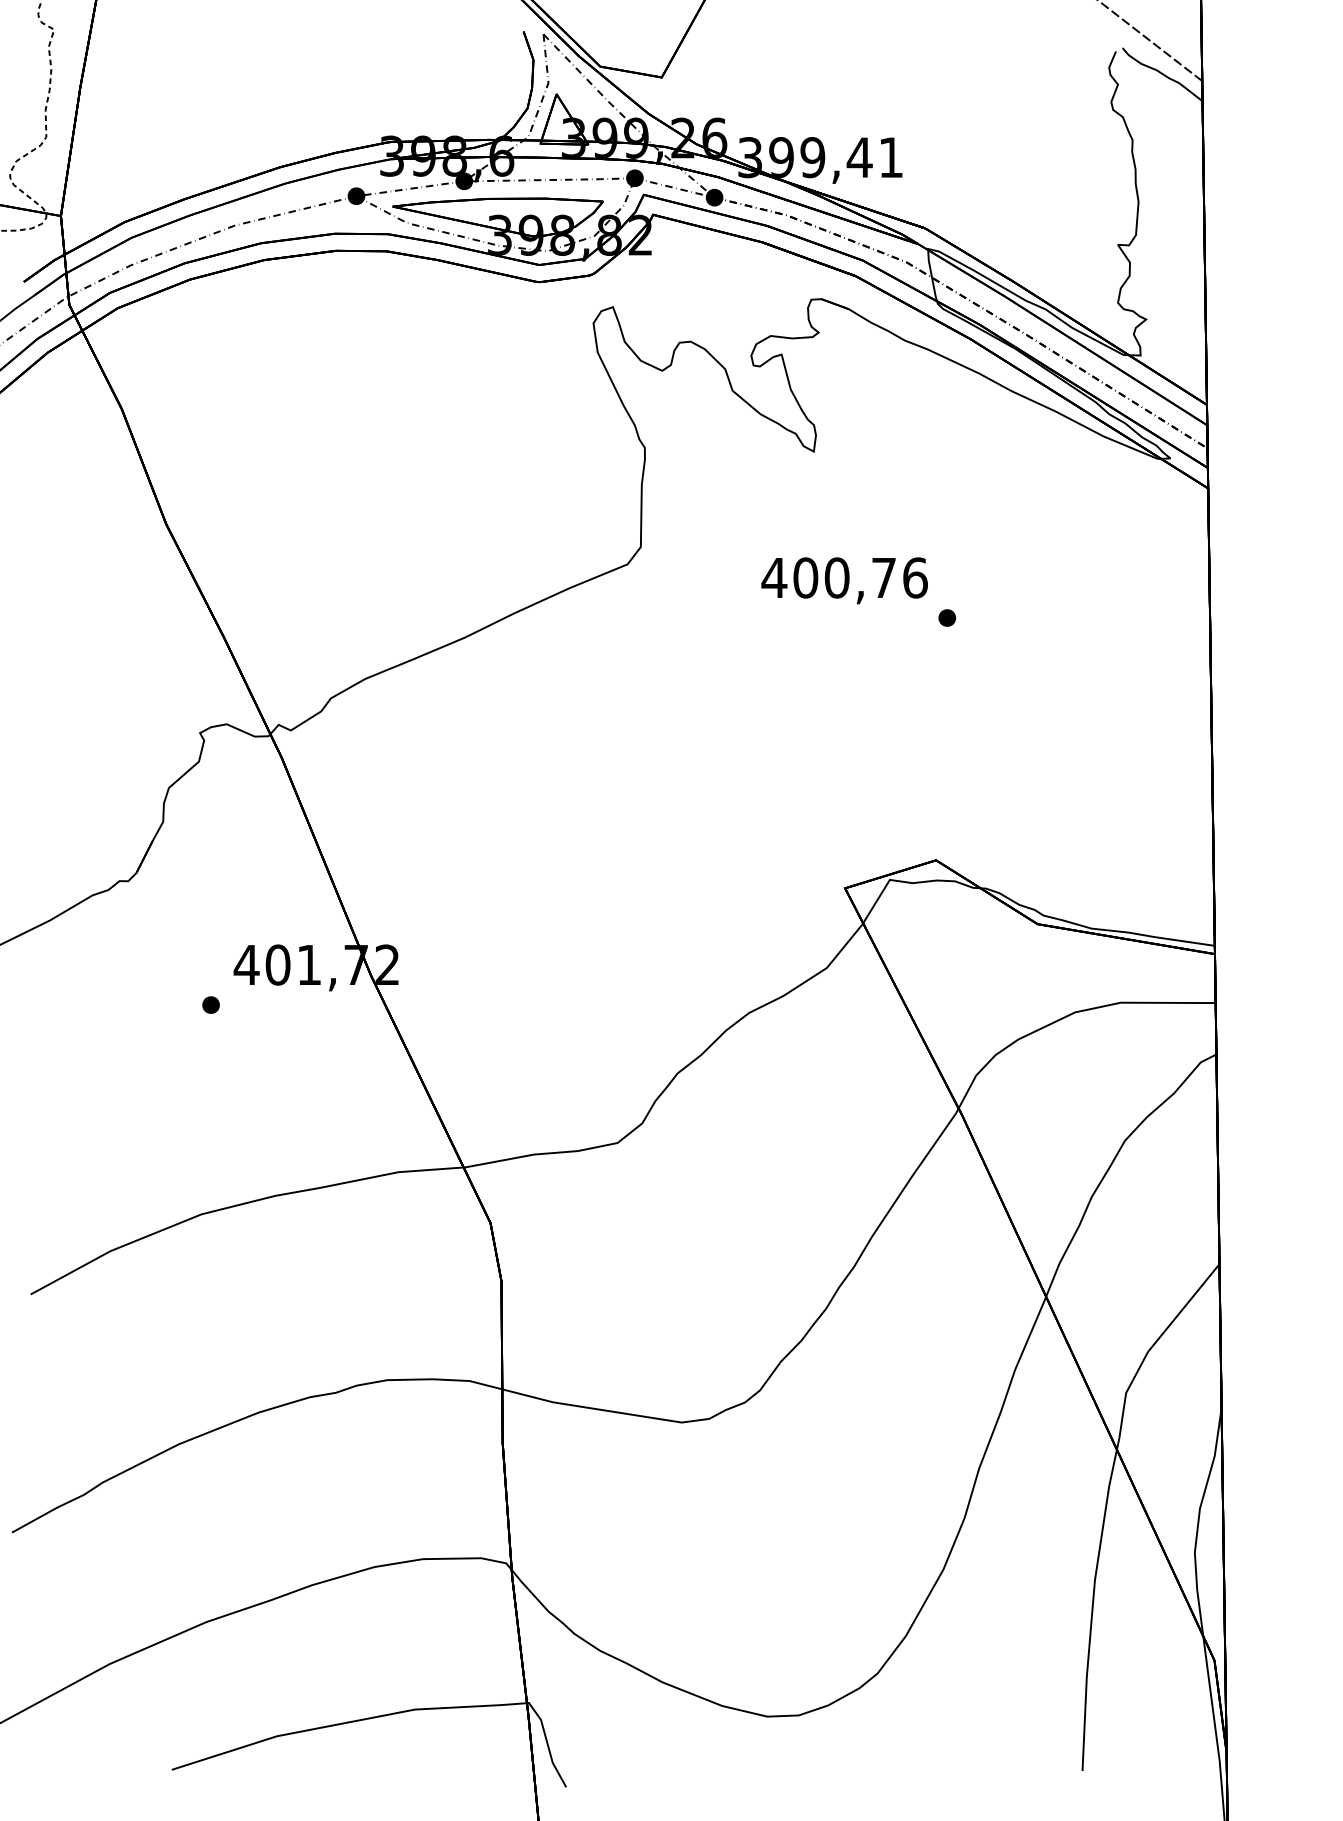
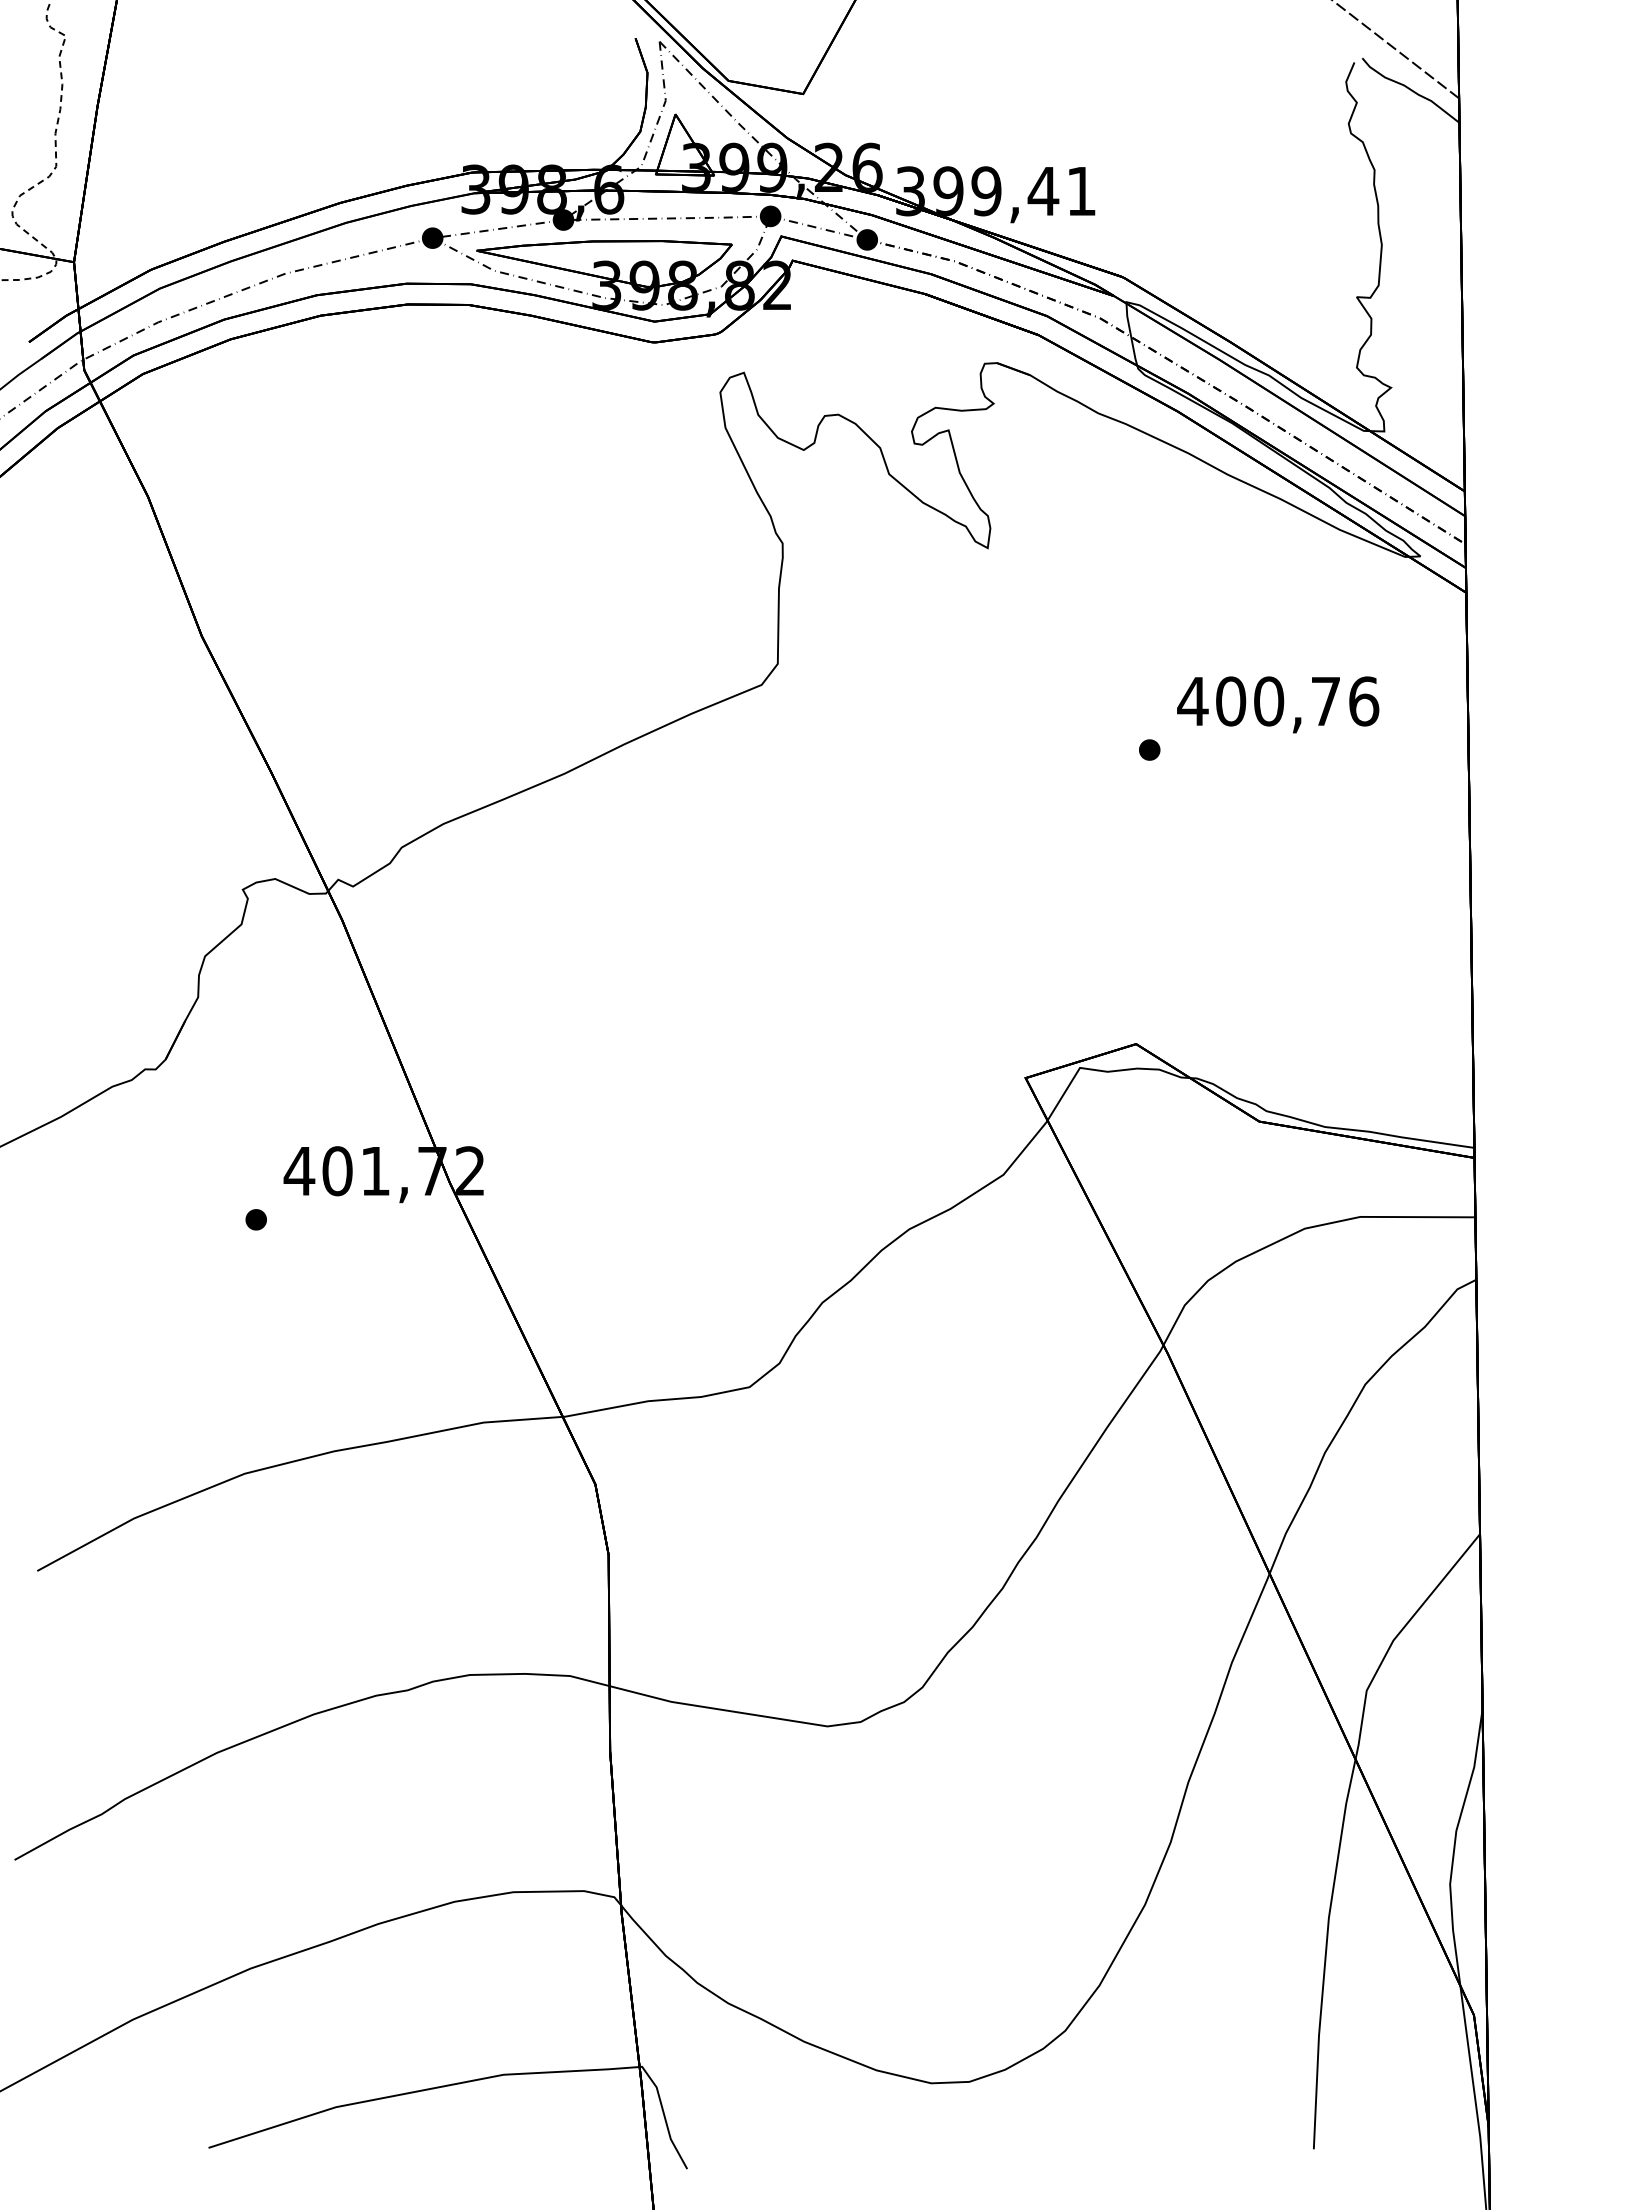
text: (844, 580) -> (1278, 704), moved

